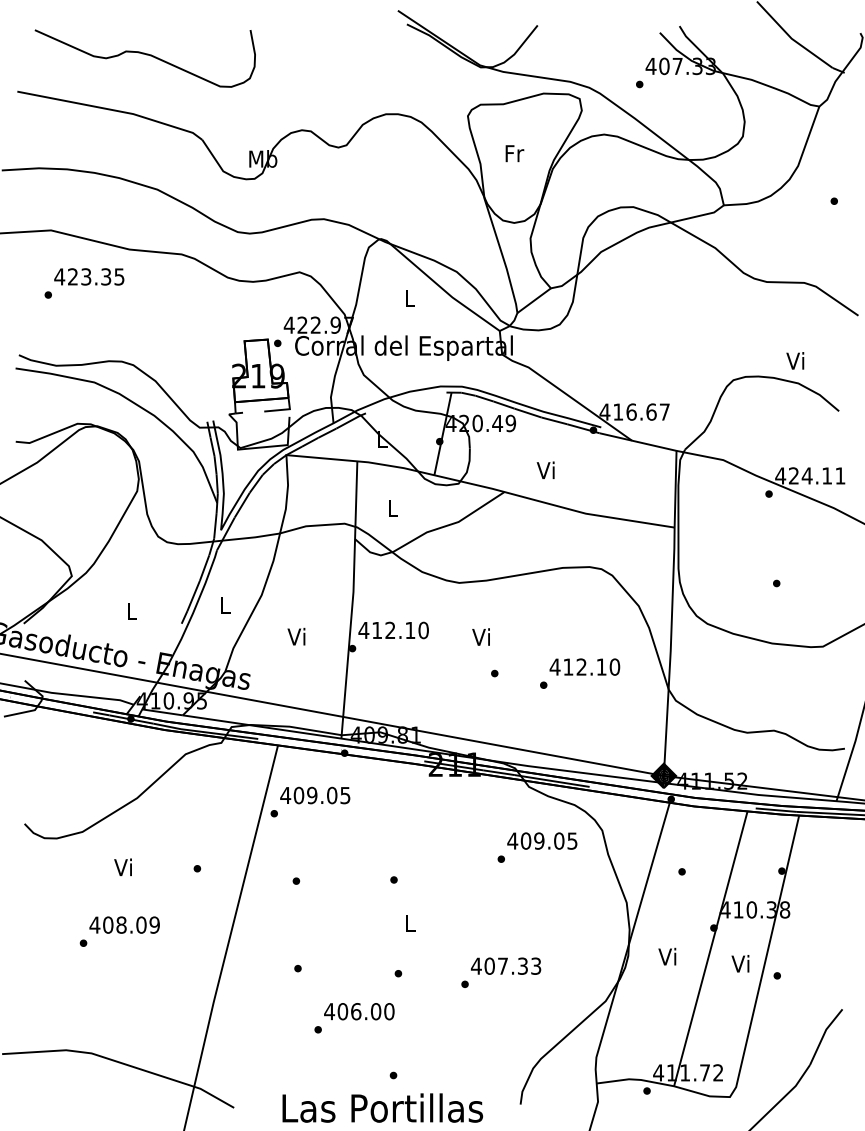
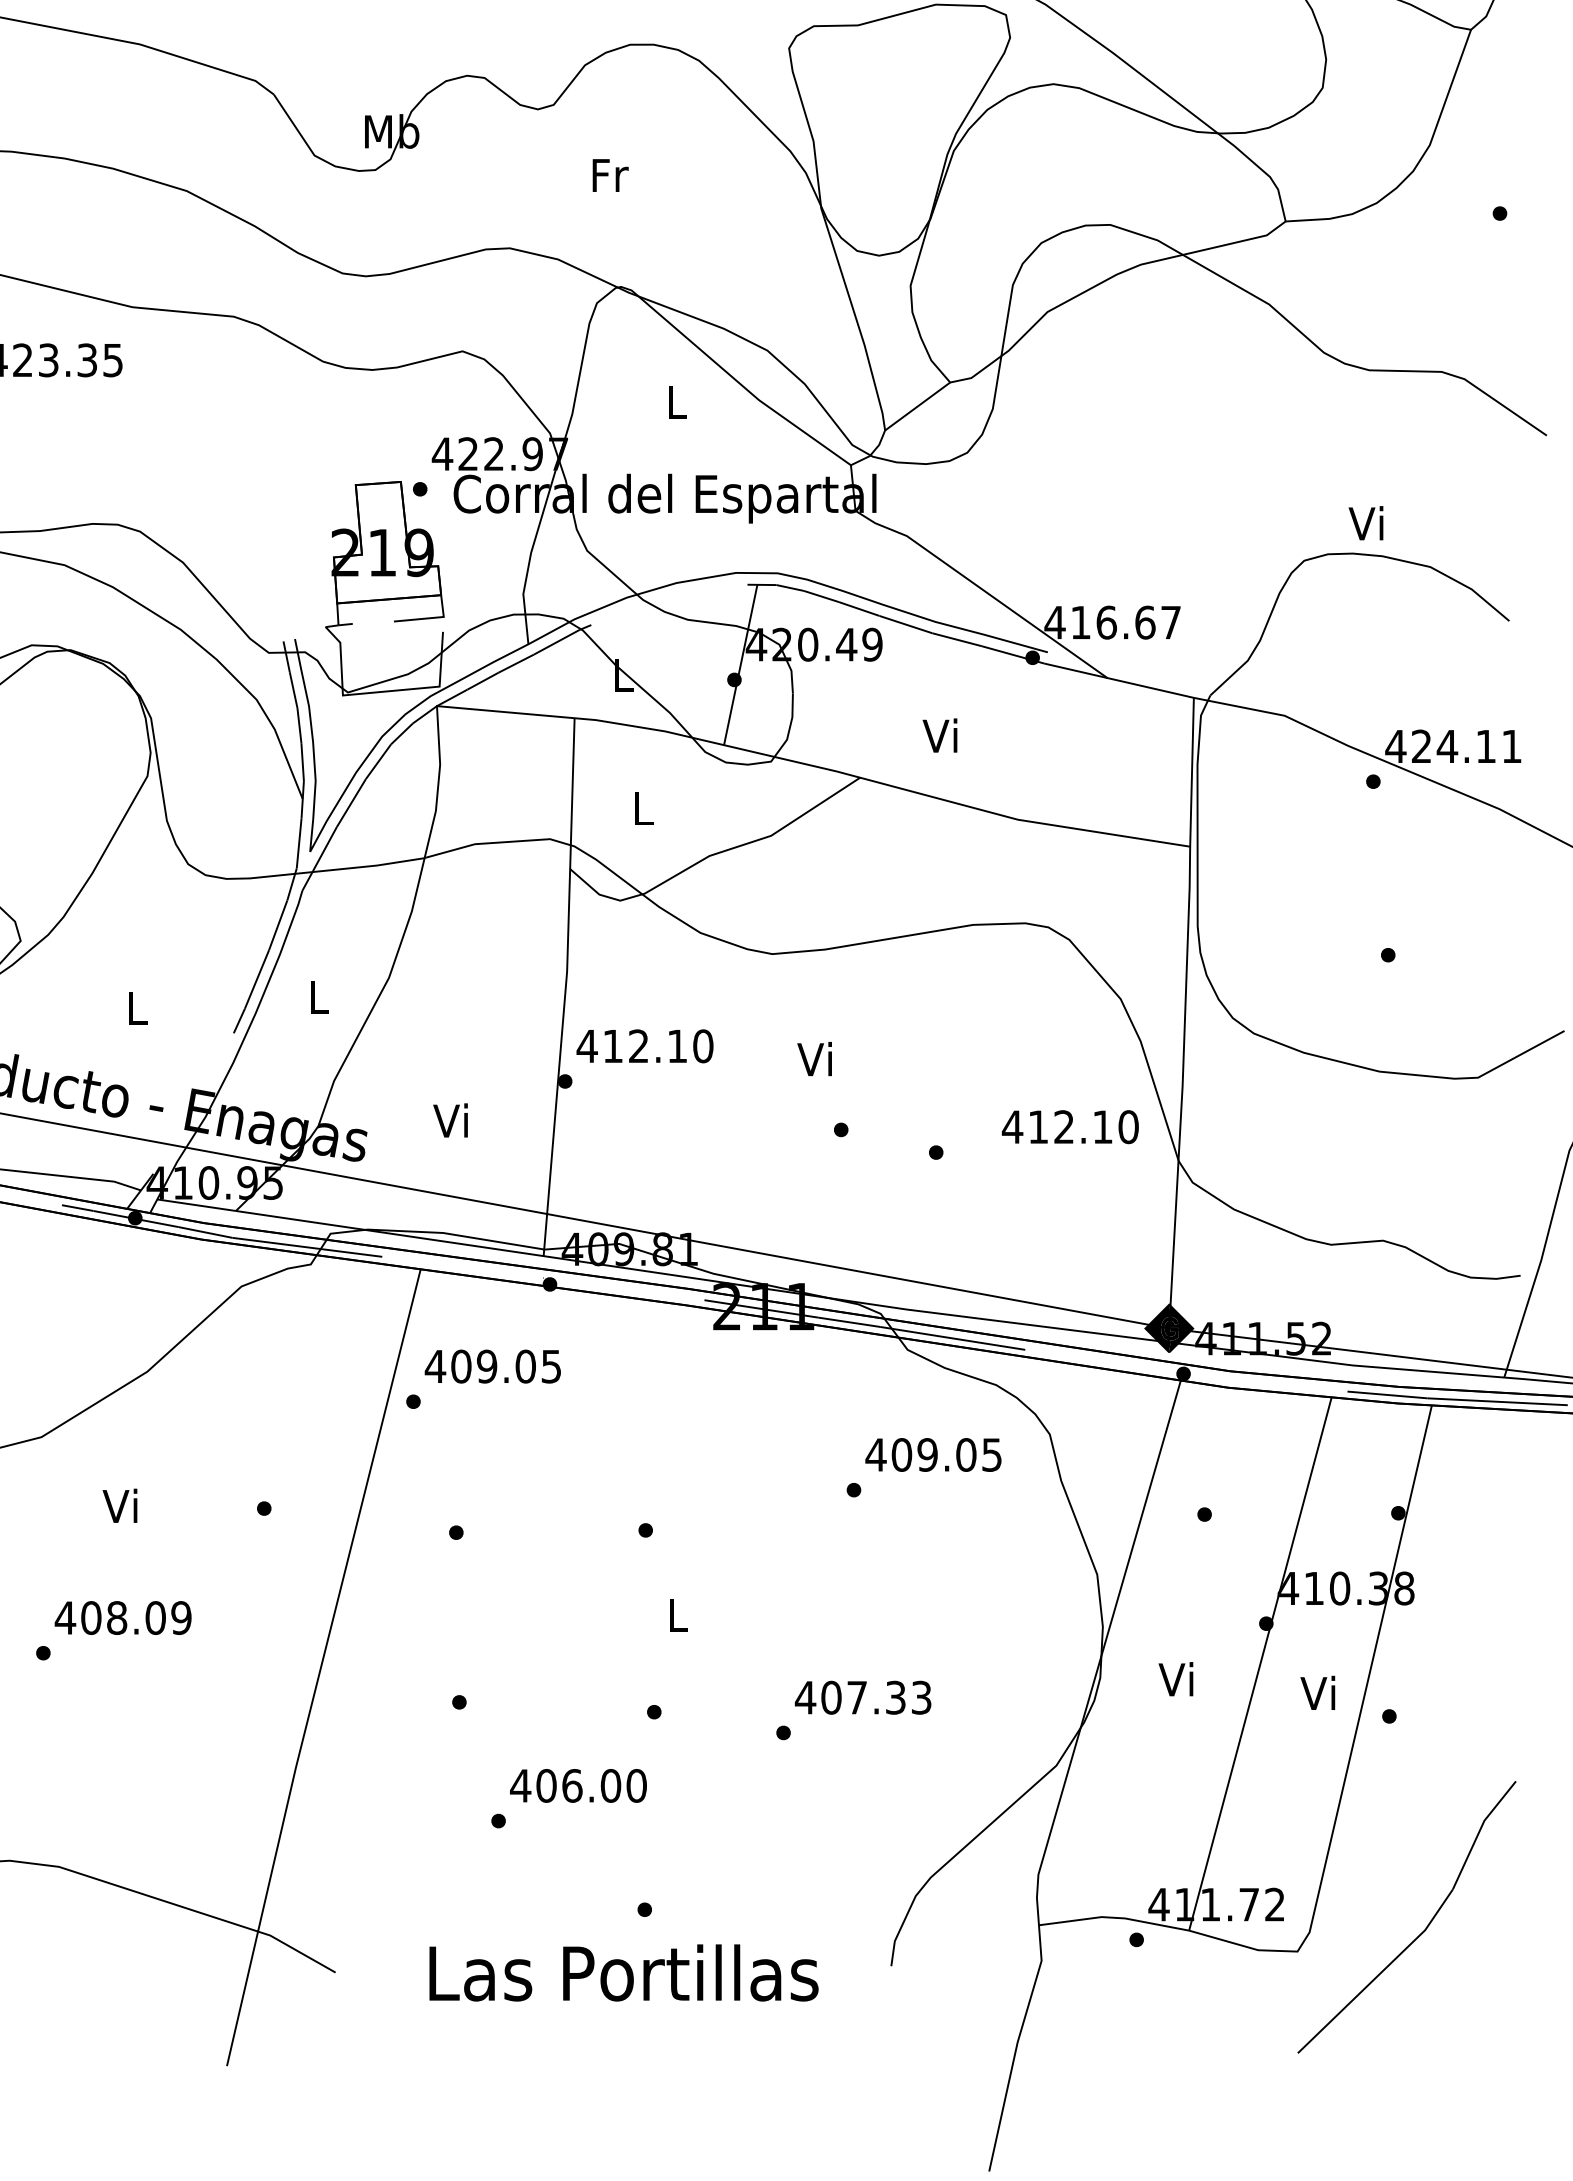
text: (514, 153) -> (609, 175), moved
text: (795, 360) -> (1366, 522), moved
text: (296, 636) -> (450, 1120), moved
text: (584, 666) -> (1069, 1125), moved

